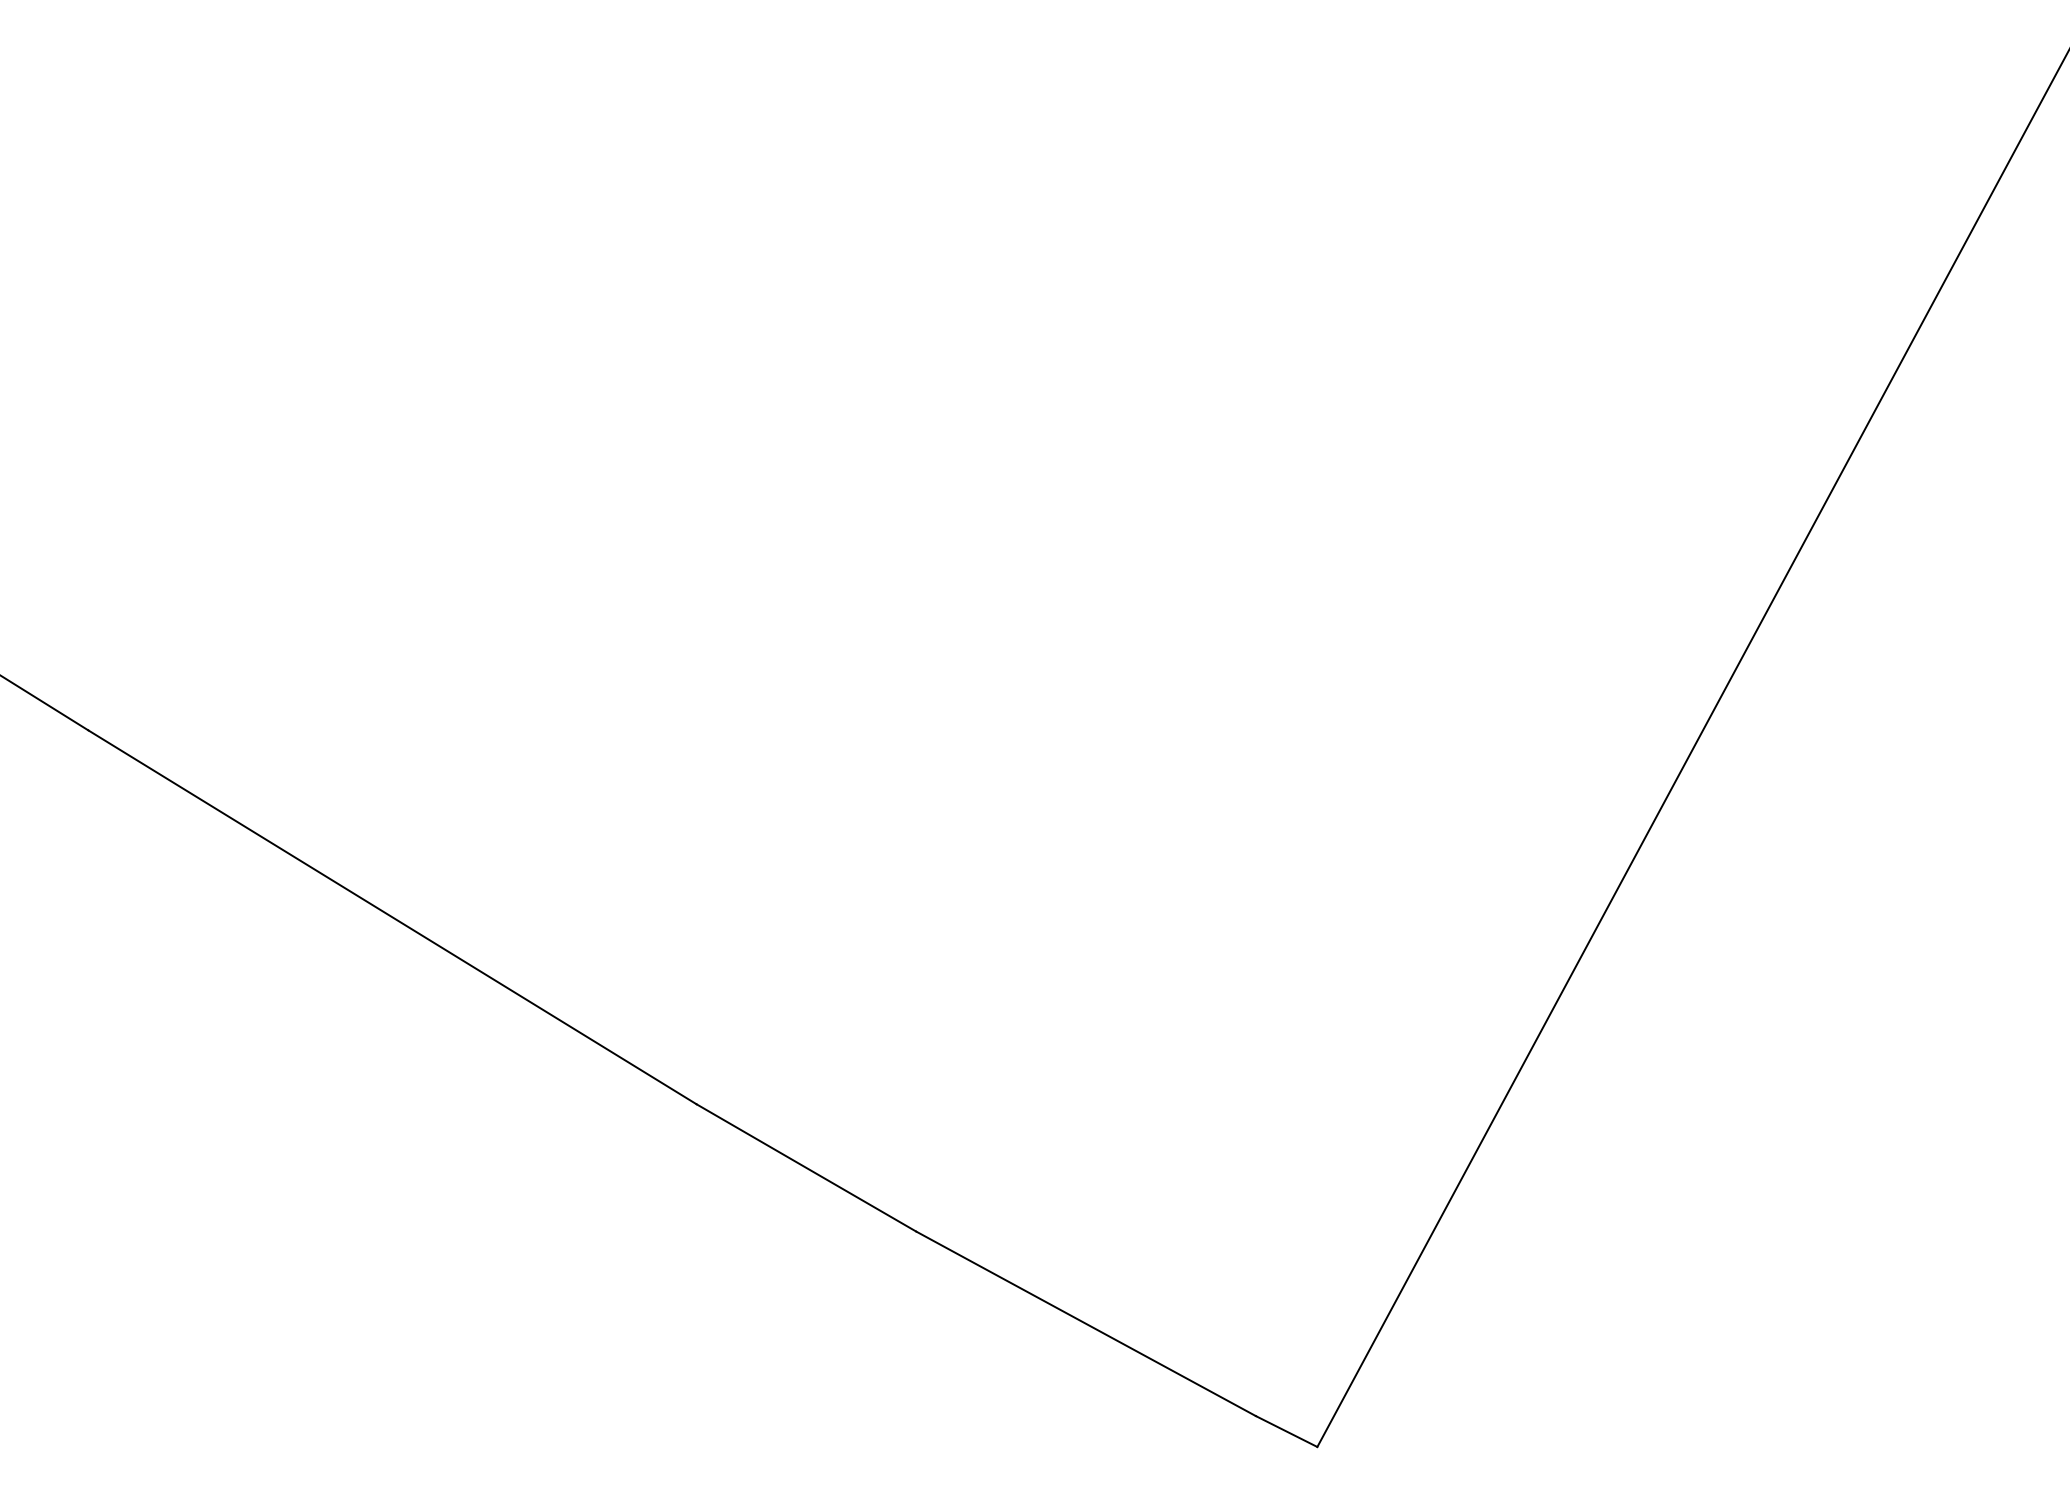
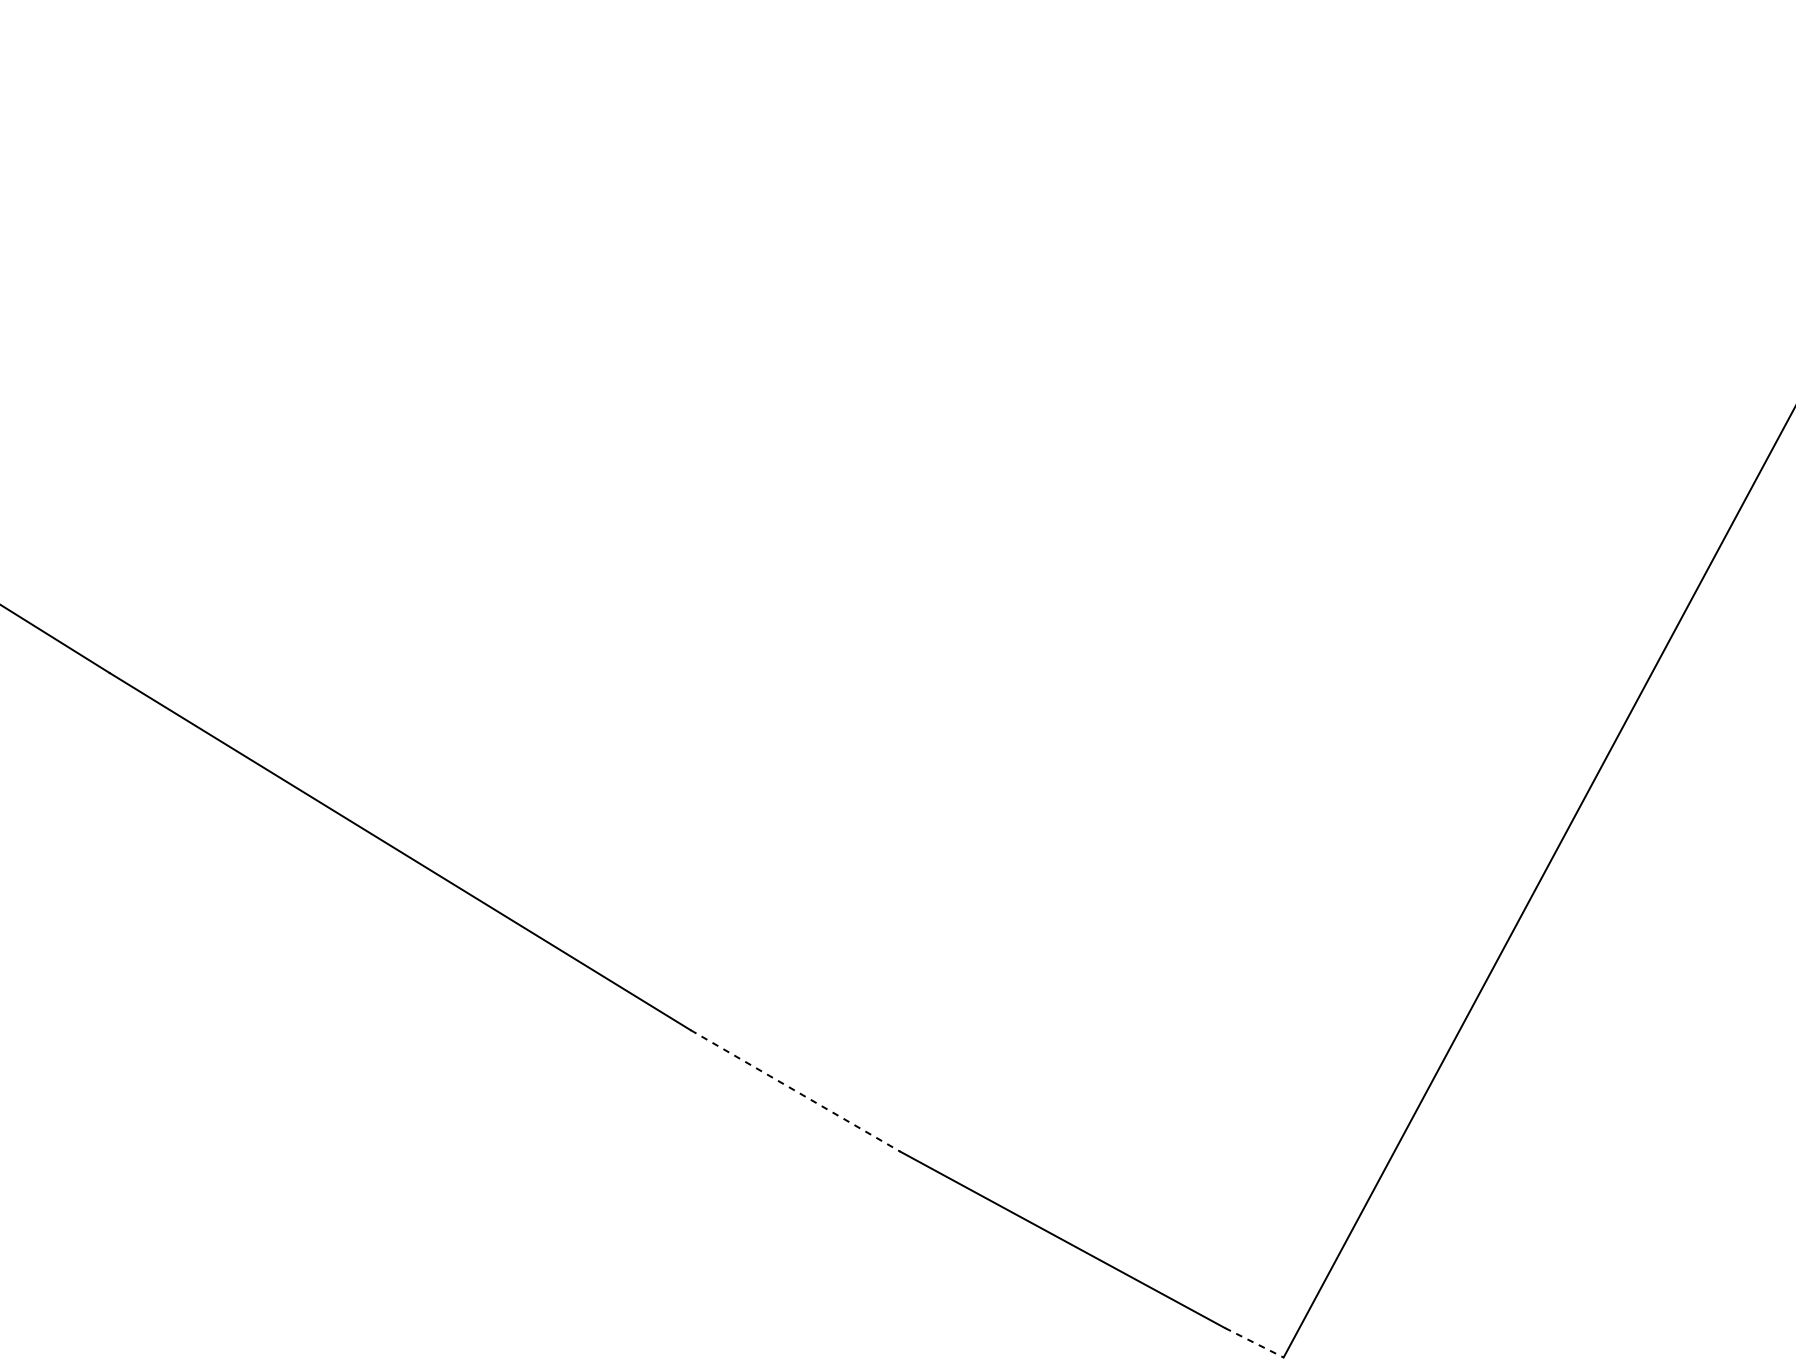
line: (806, 1167) -> (795, 1090), solid -> dashed
line: (1287, 1431) -> (1255, 1342), solid -> dashed

